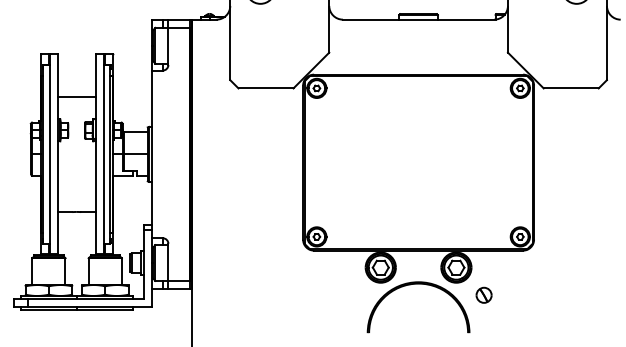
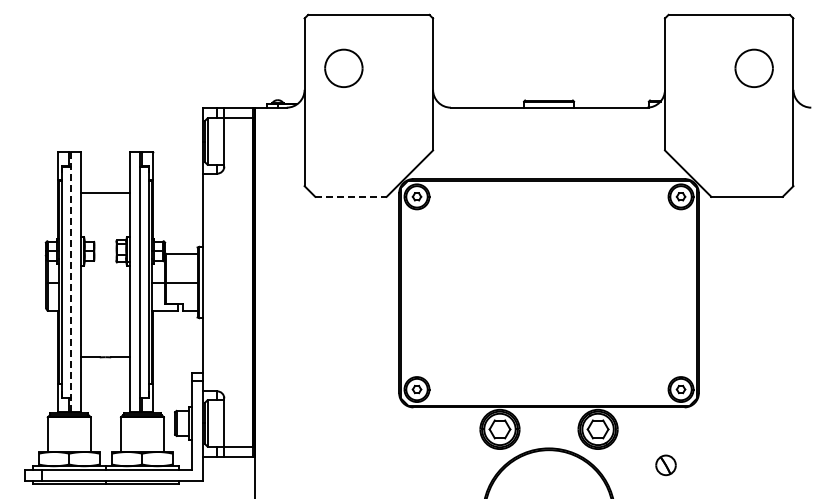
line: (266, 88) -> (351, 196), solid -> dashed
line: (76, 96) -> (105, 192), moved
line: (49, 154) -> (70, 282), solid -> dashed
part: (483, 295) -> (665, 465), moved

